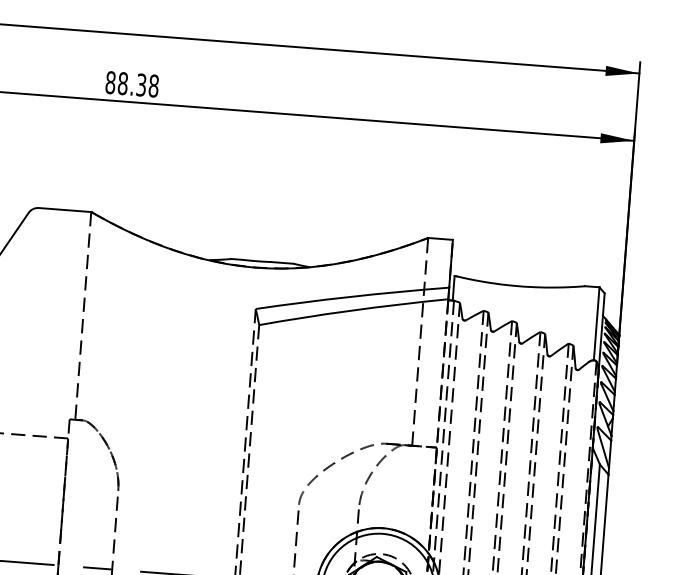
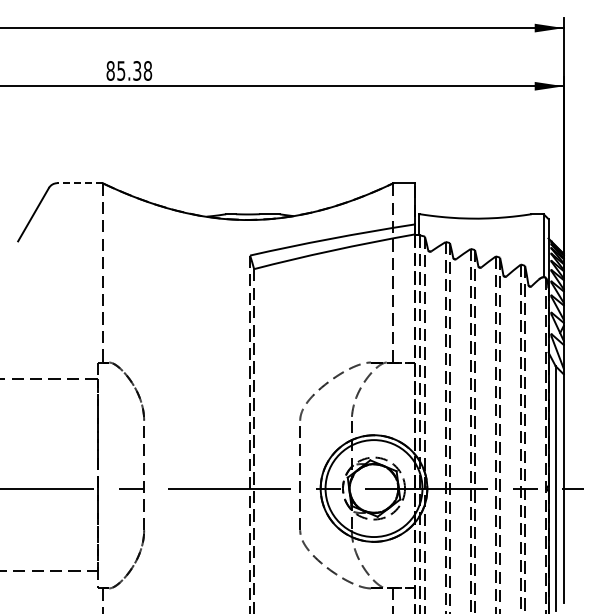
text: (123, 83) -> (121, 70), 88.38 -> 85.38
line: (65, 210) -> (80, 183), solid -> dashed

